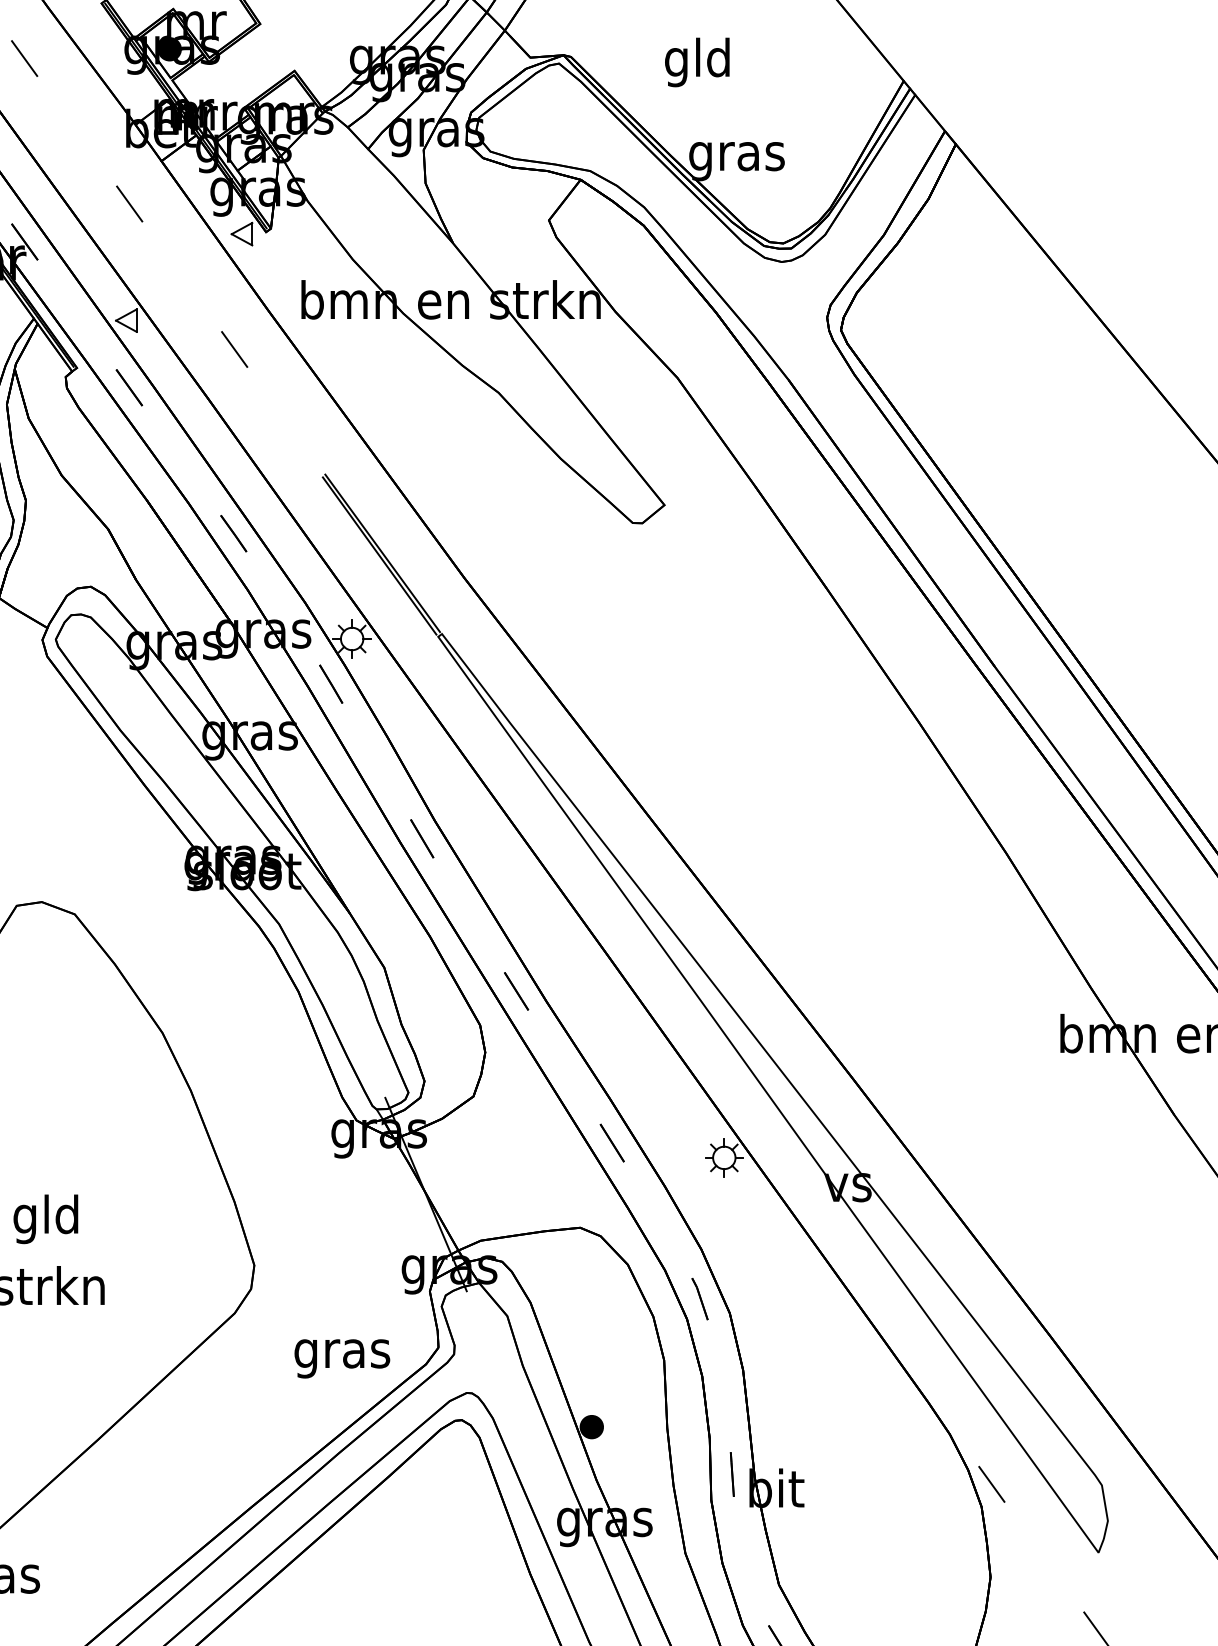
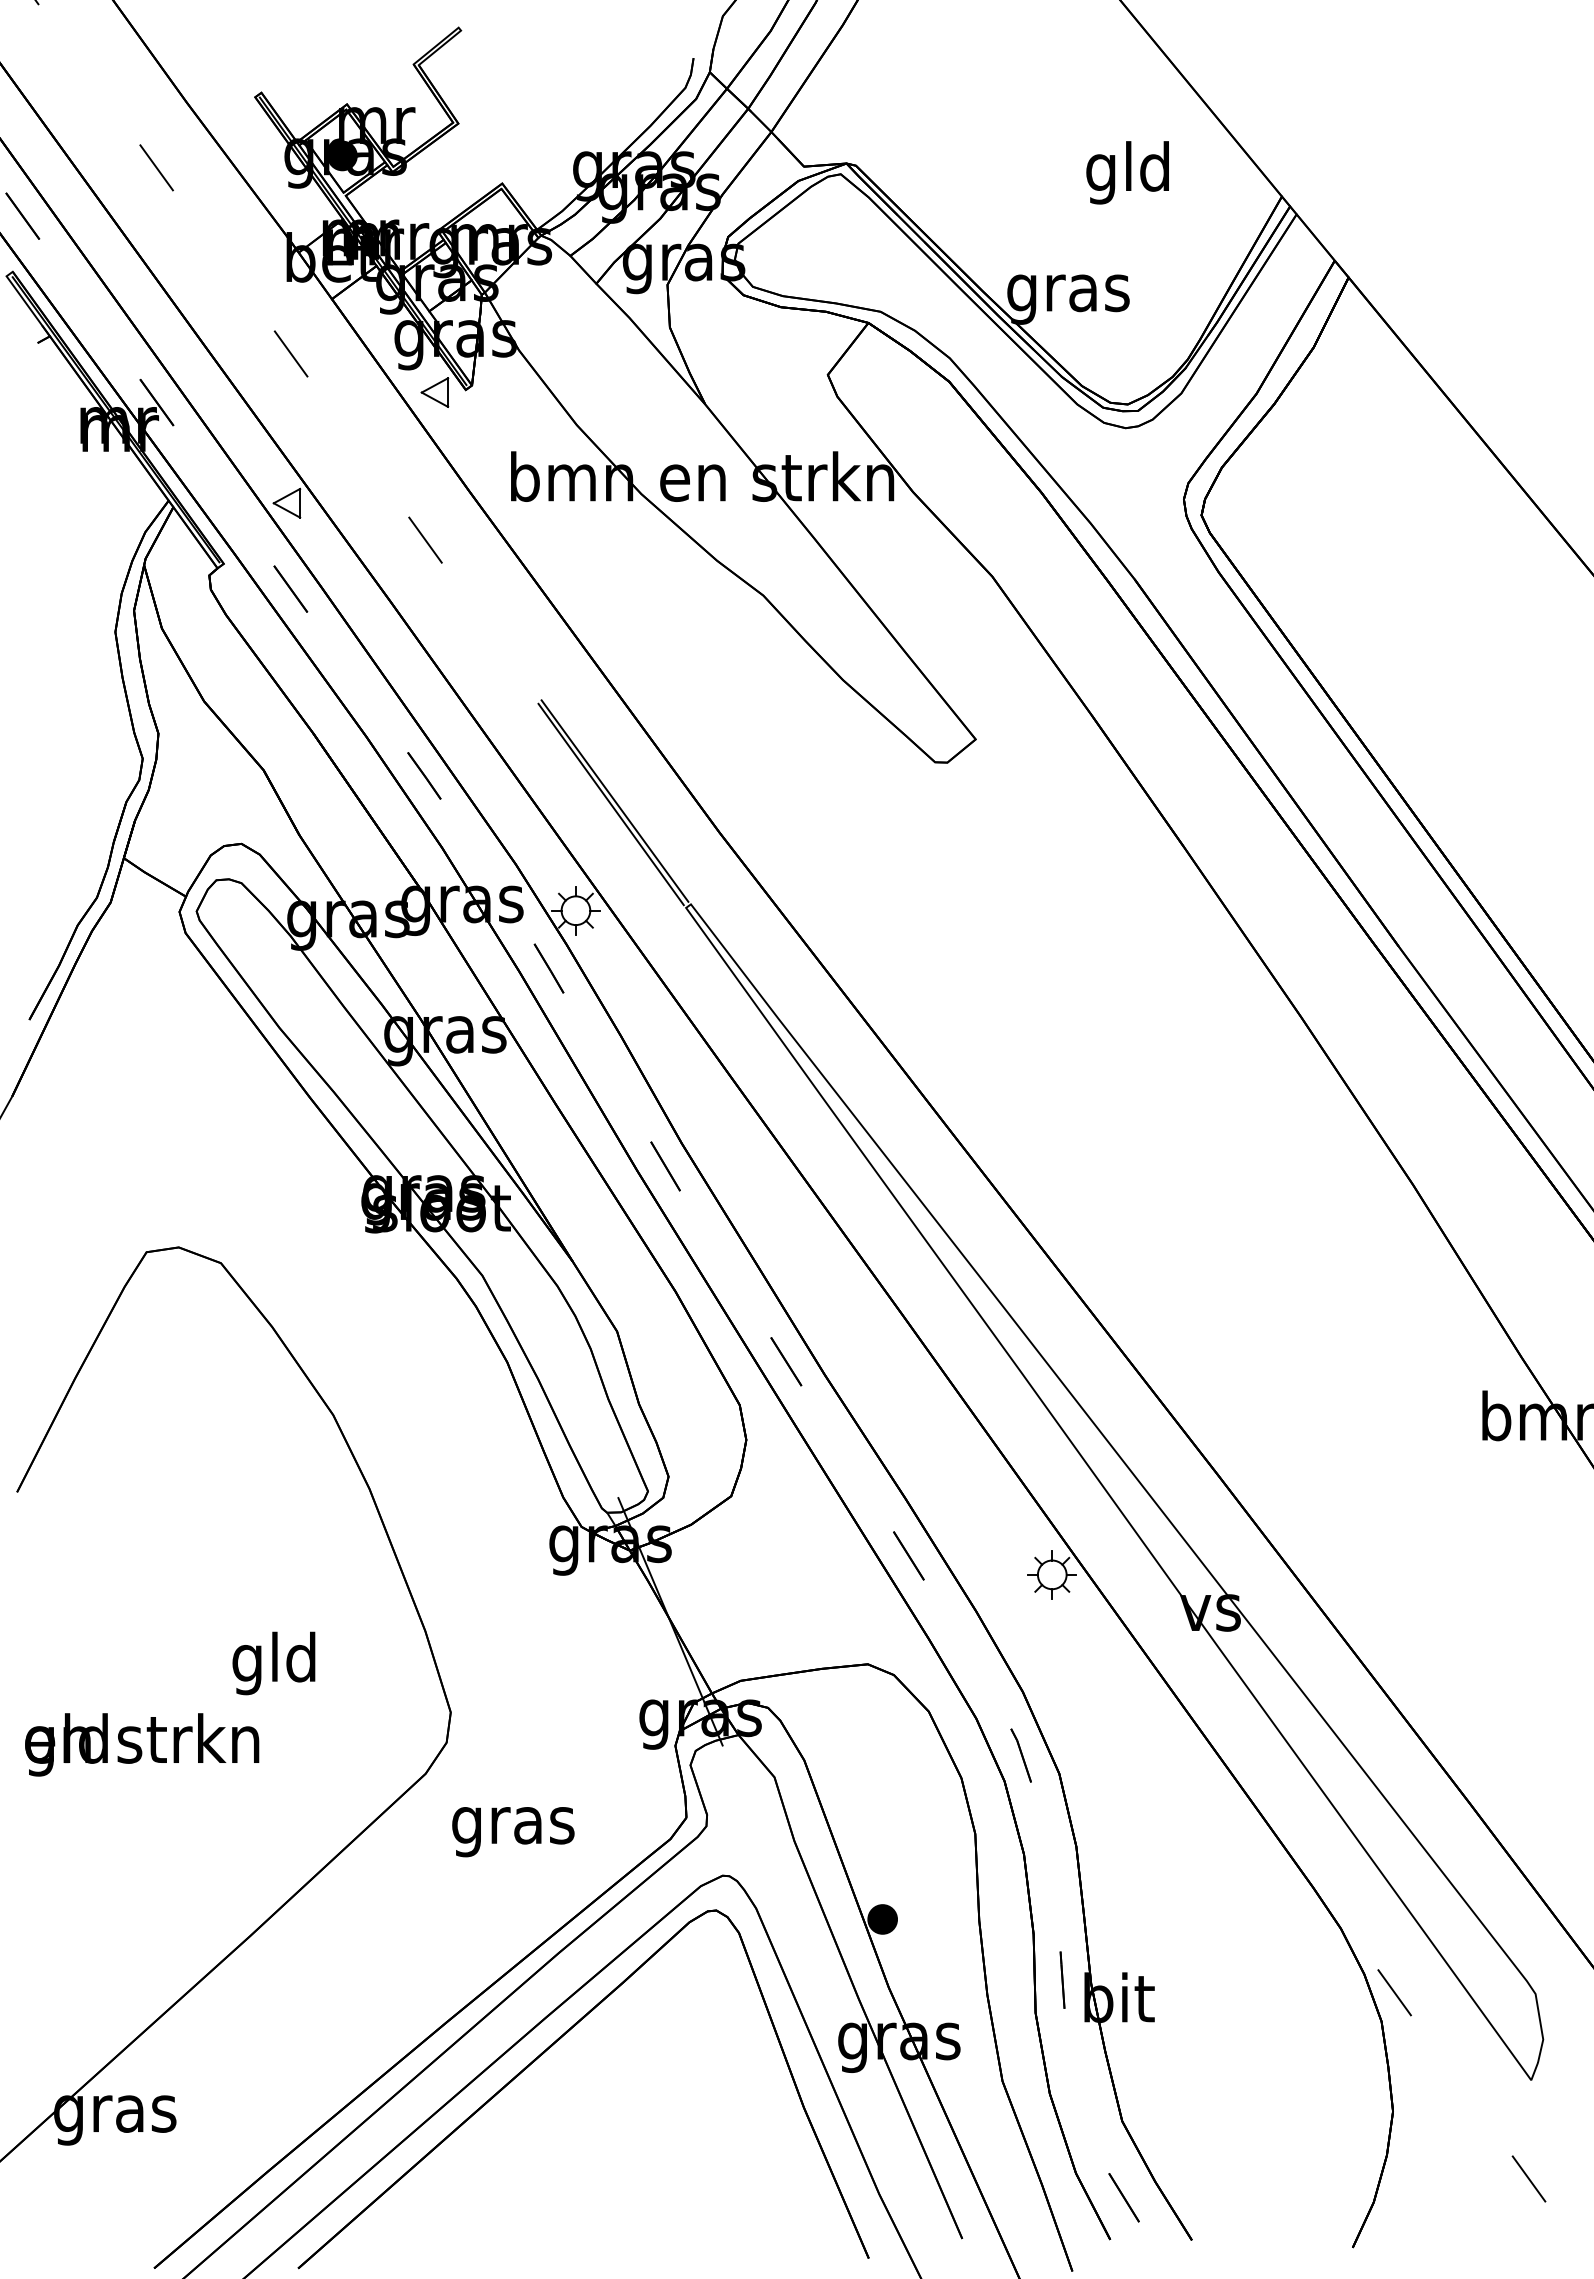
text: (697, 62) -> (1127, 172), moved
text: (45, 1219) -> (273, 1663), moved
text: (342, 1359) -> (513, 1832), moved

